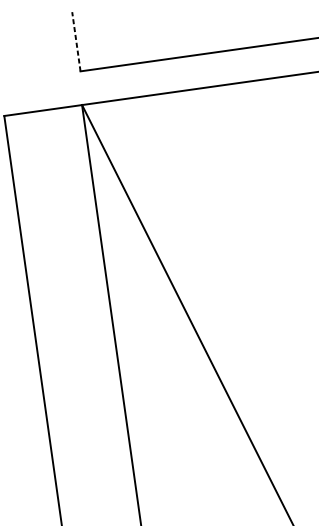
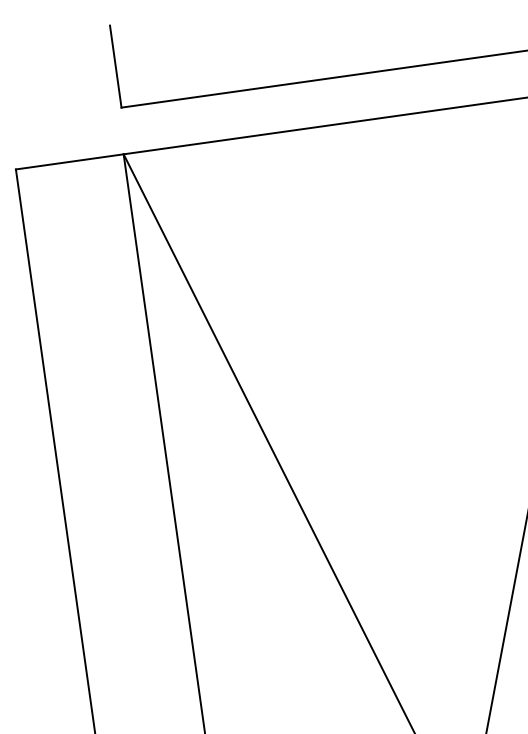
line: (76, 41) -> (115, 66), dashed -> solid

